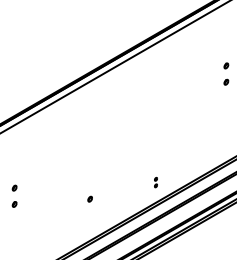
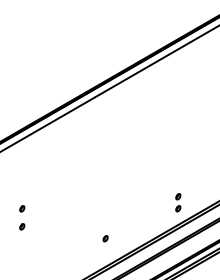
part: (155, 182) -> (177, 202), size x1.67
part: (89, 198) -> (104, 237), moved

